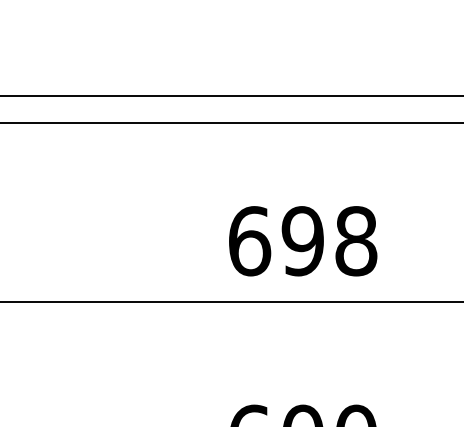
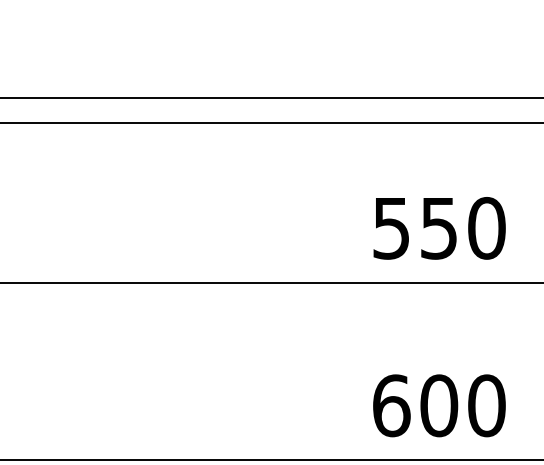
text: (303, 241) -> (439, 228), 698 -> 550

